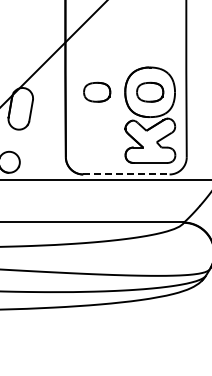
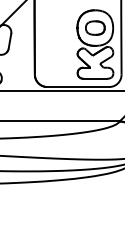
part: (97, 91) -> (57, 27), removed
line: (126, 174) -> (78, 87), dashed -> solid

